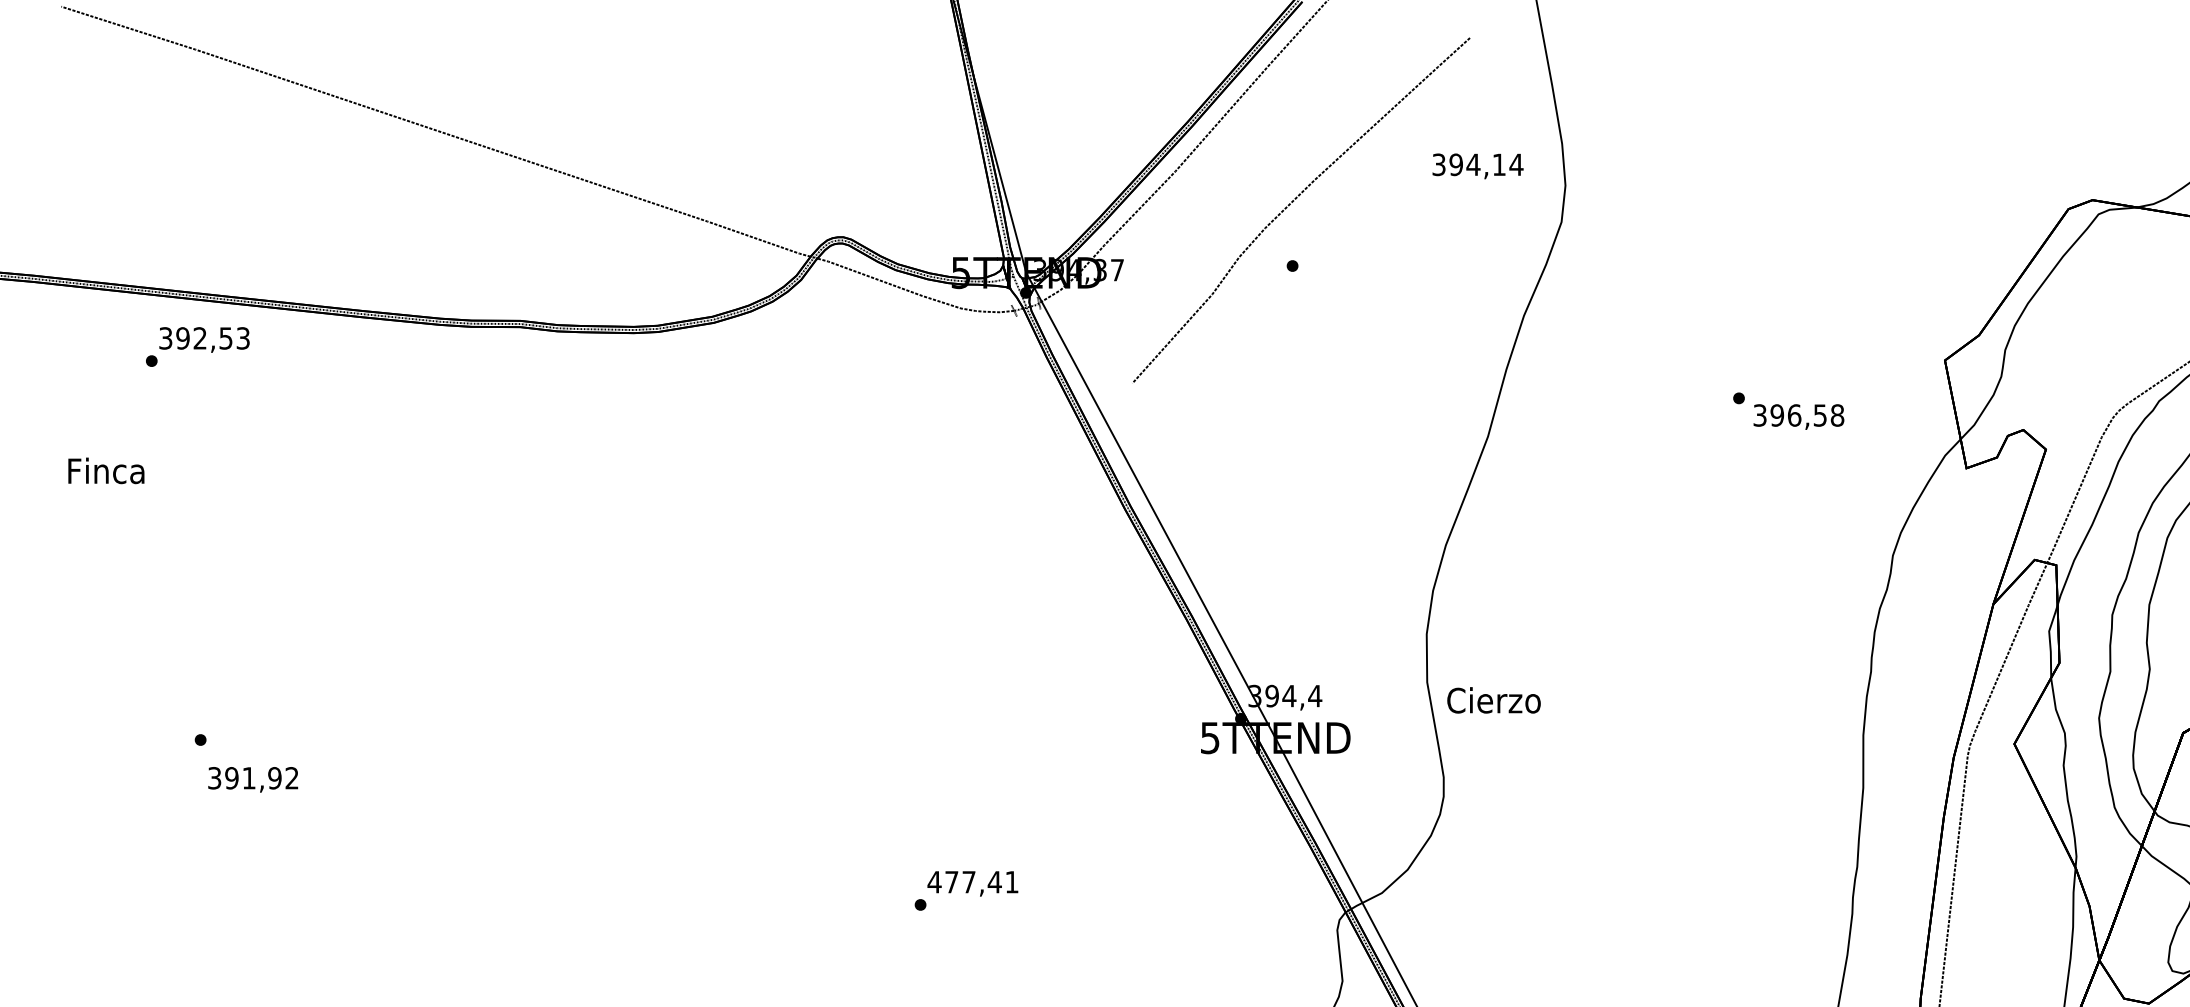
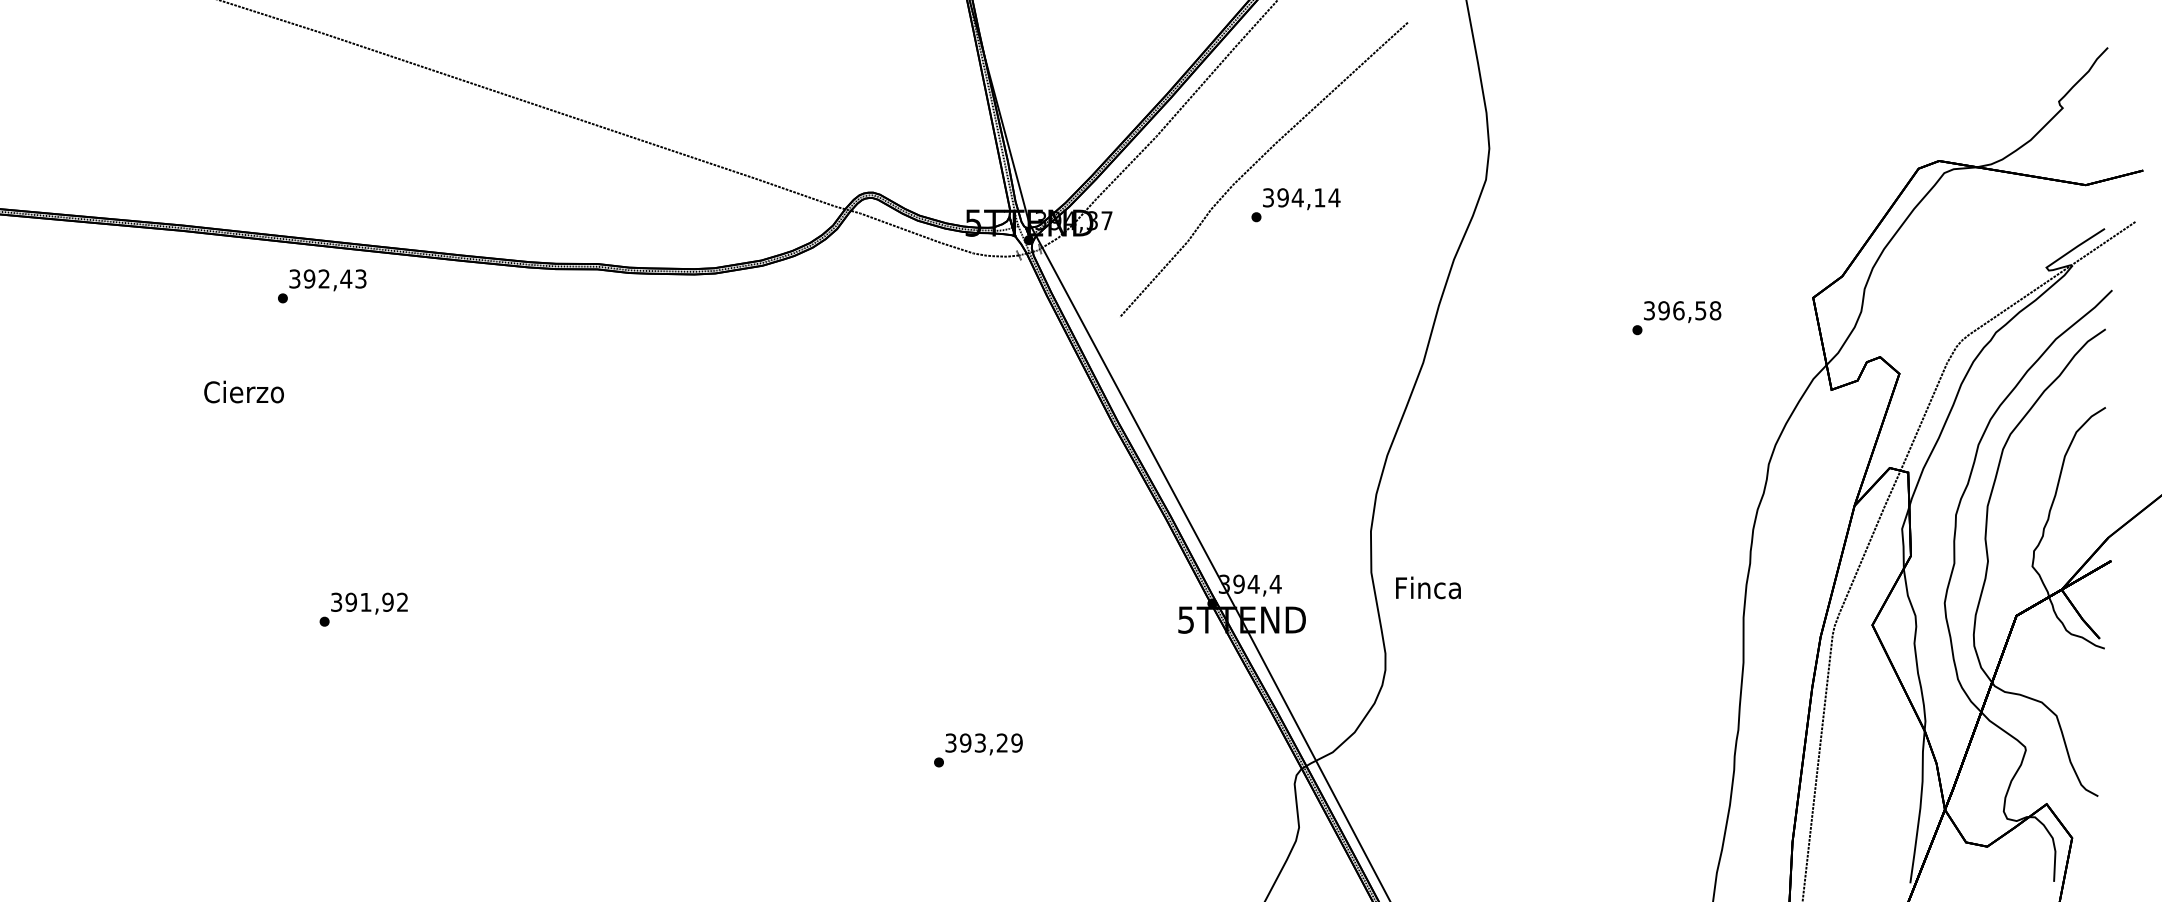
text: (1477, 166) -> (1301, 199), moved
text: (226, 337) -> (346, 278), 392,53 -> 392,43
text: (1798, 417) -> (1682, 312), moved
text: (105, 470) -> (243, 391), Finca -> Cierzo
text: (1494, 699) -> (1428, 587), Cierzo -> Finca
text: (253, 779) -> (369, 603), moved
text: (972, 881) -> (983, 742), 477,41 -> 393,29

